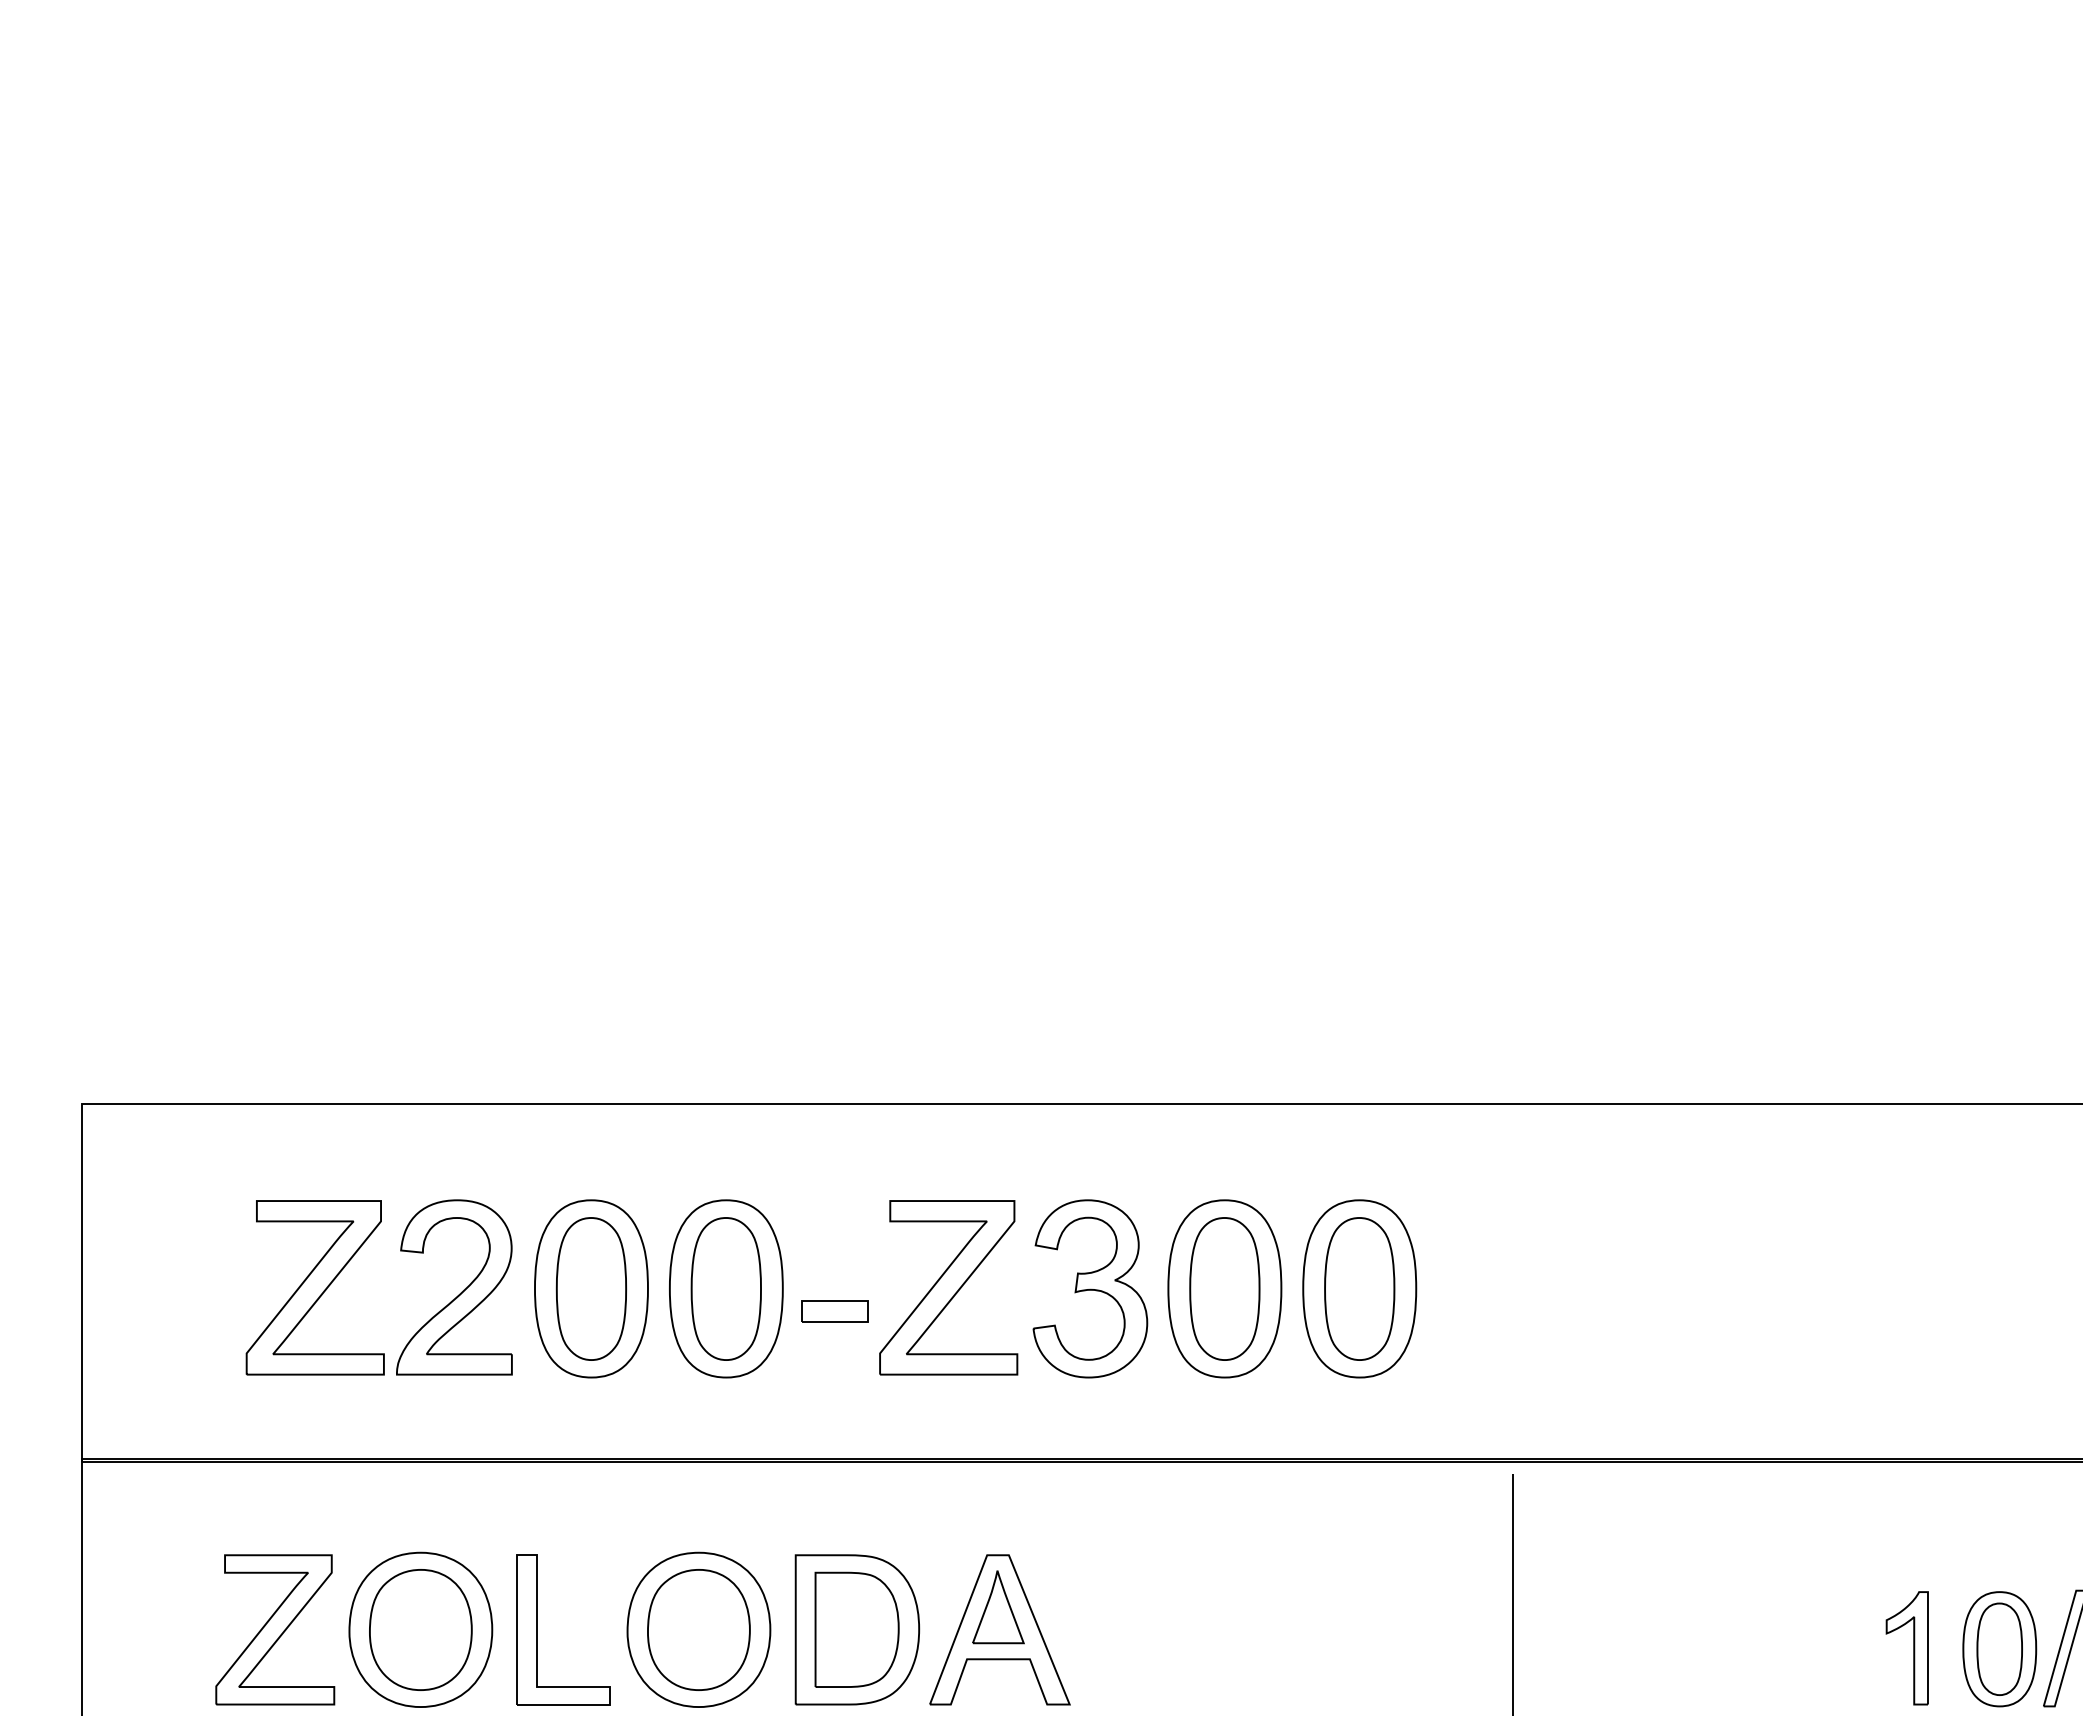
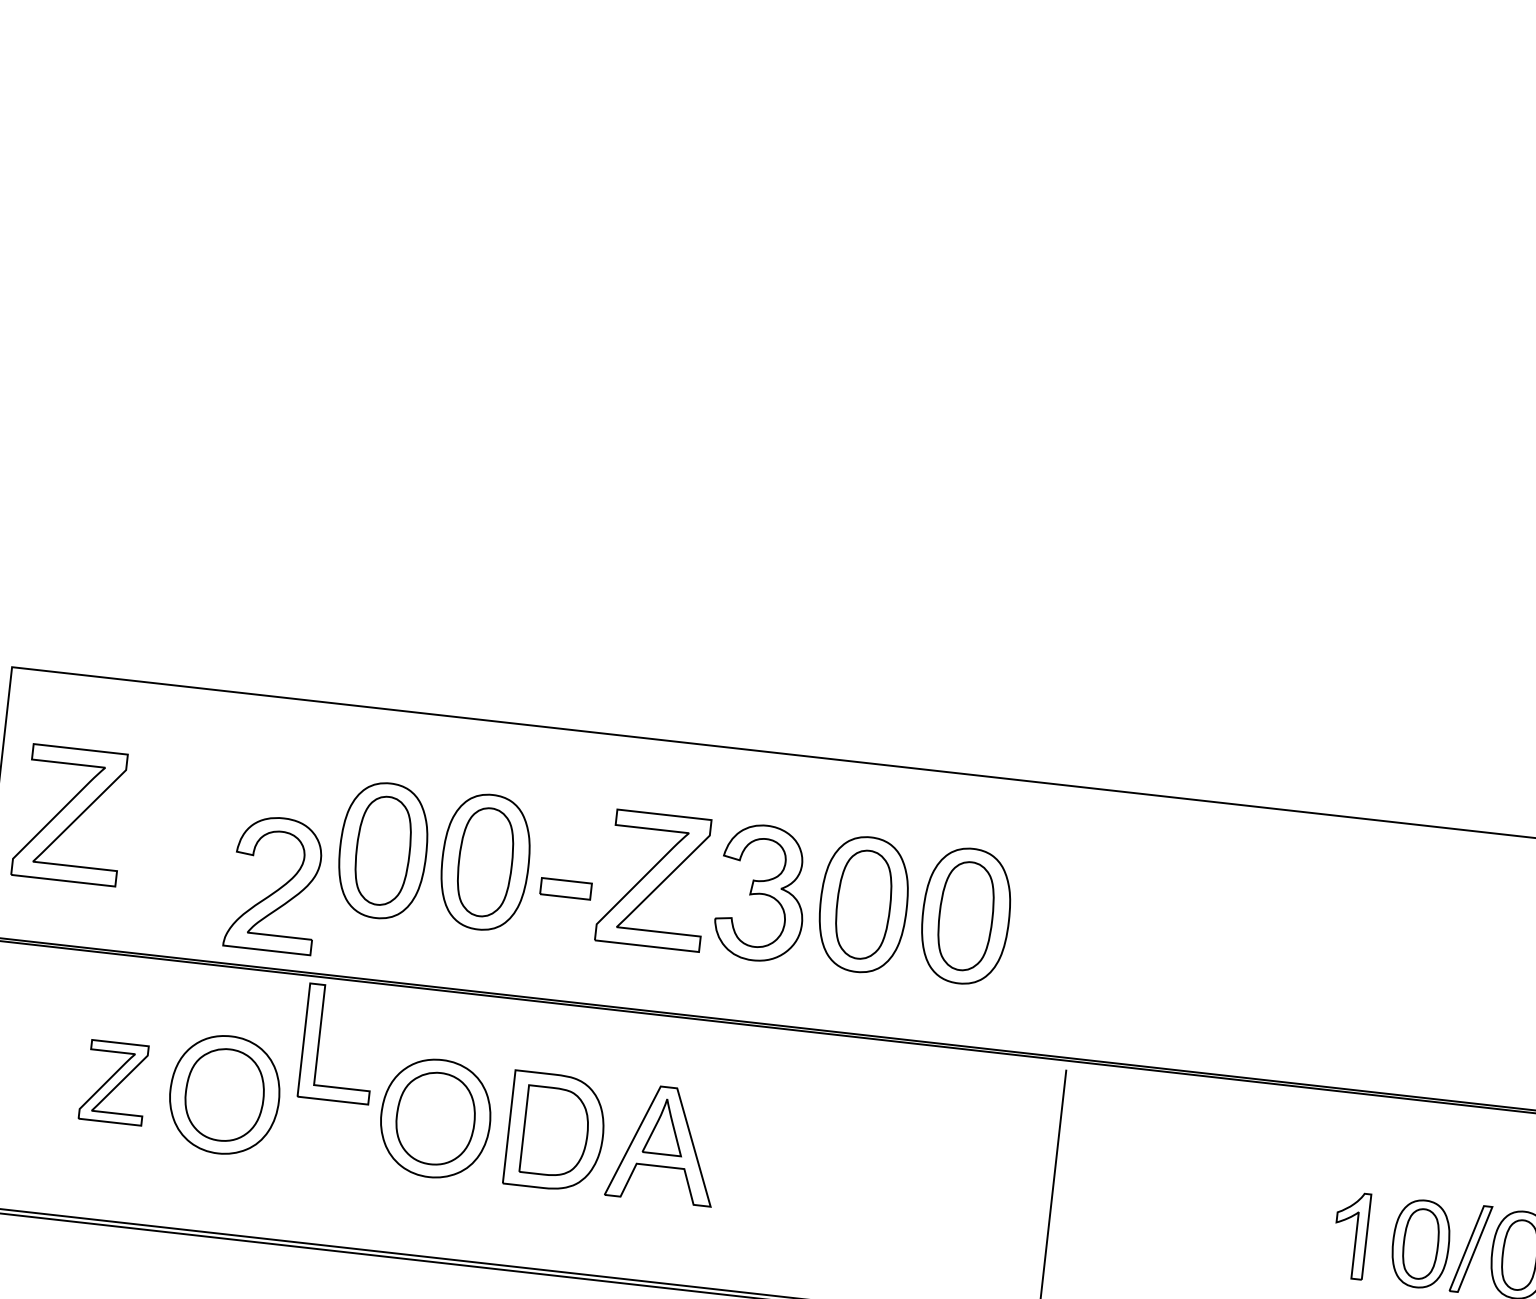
part: (314, 1287) -> (70, 814), moved
part: (460, 1292) -> (278, 888), moved
part: (275, 1629) -> (114, 1082), size x0.7
part: (537, 1629) -> (319, 1041), moved

